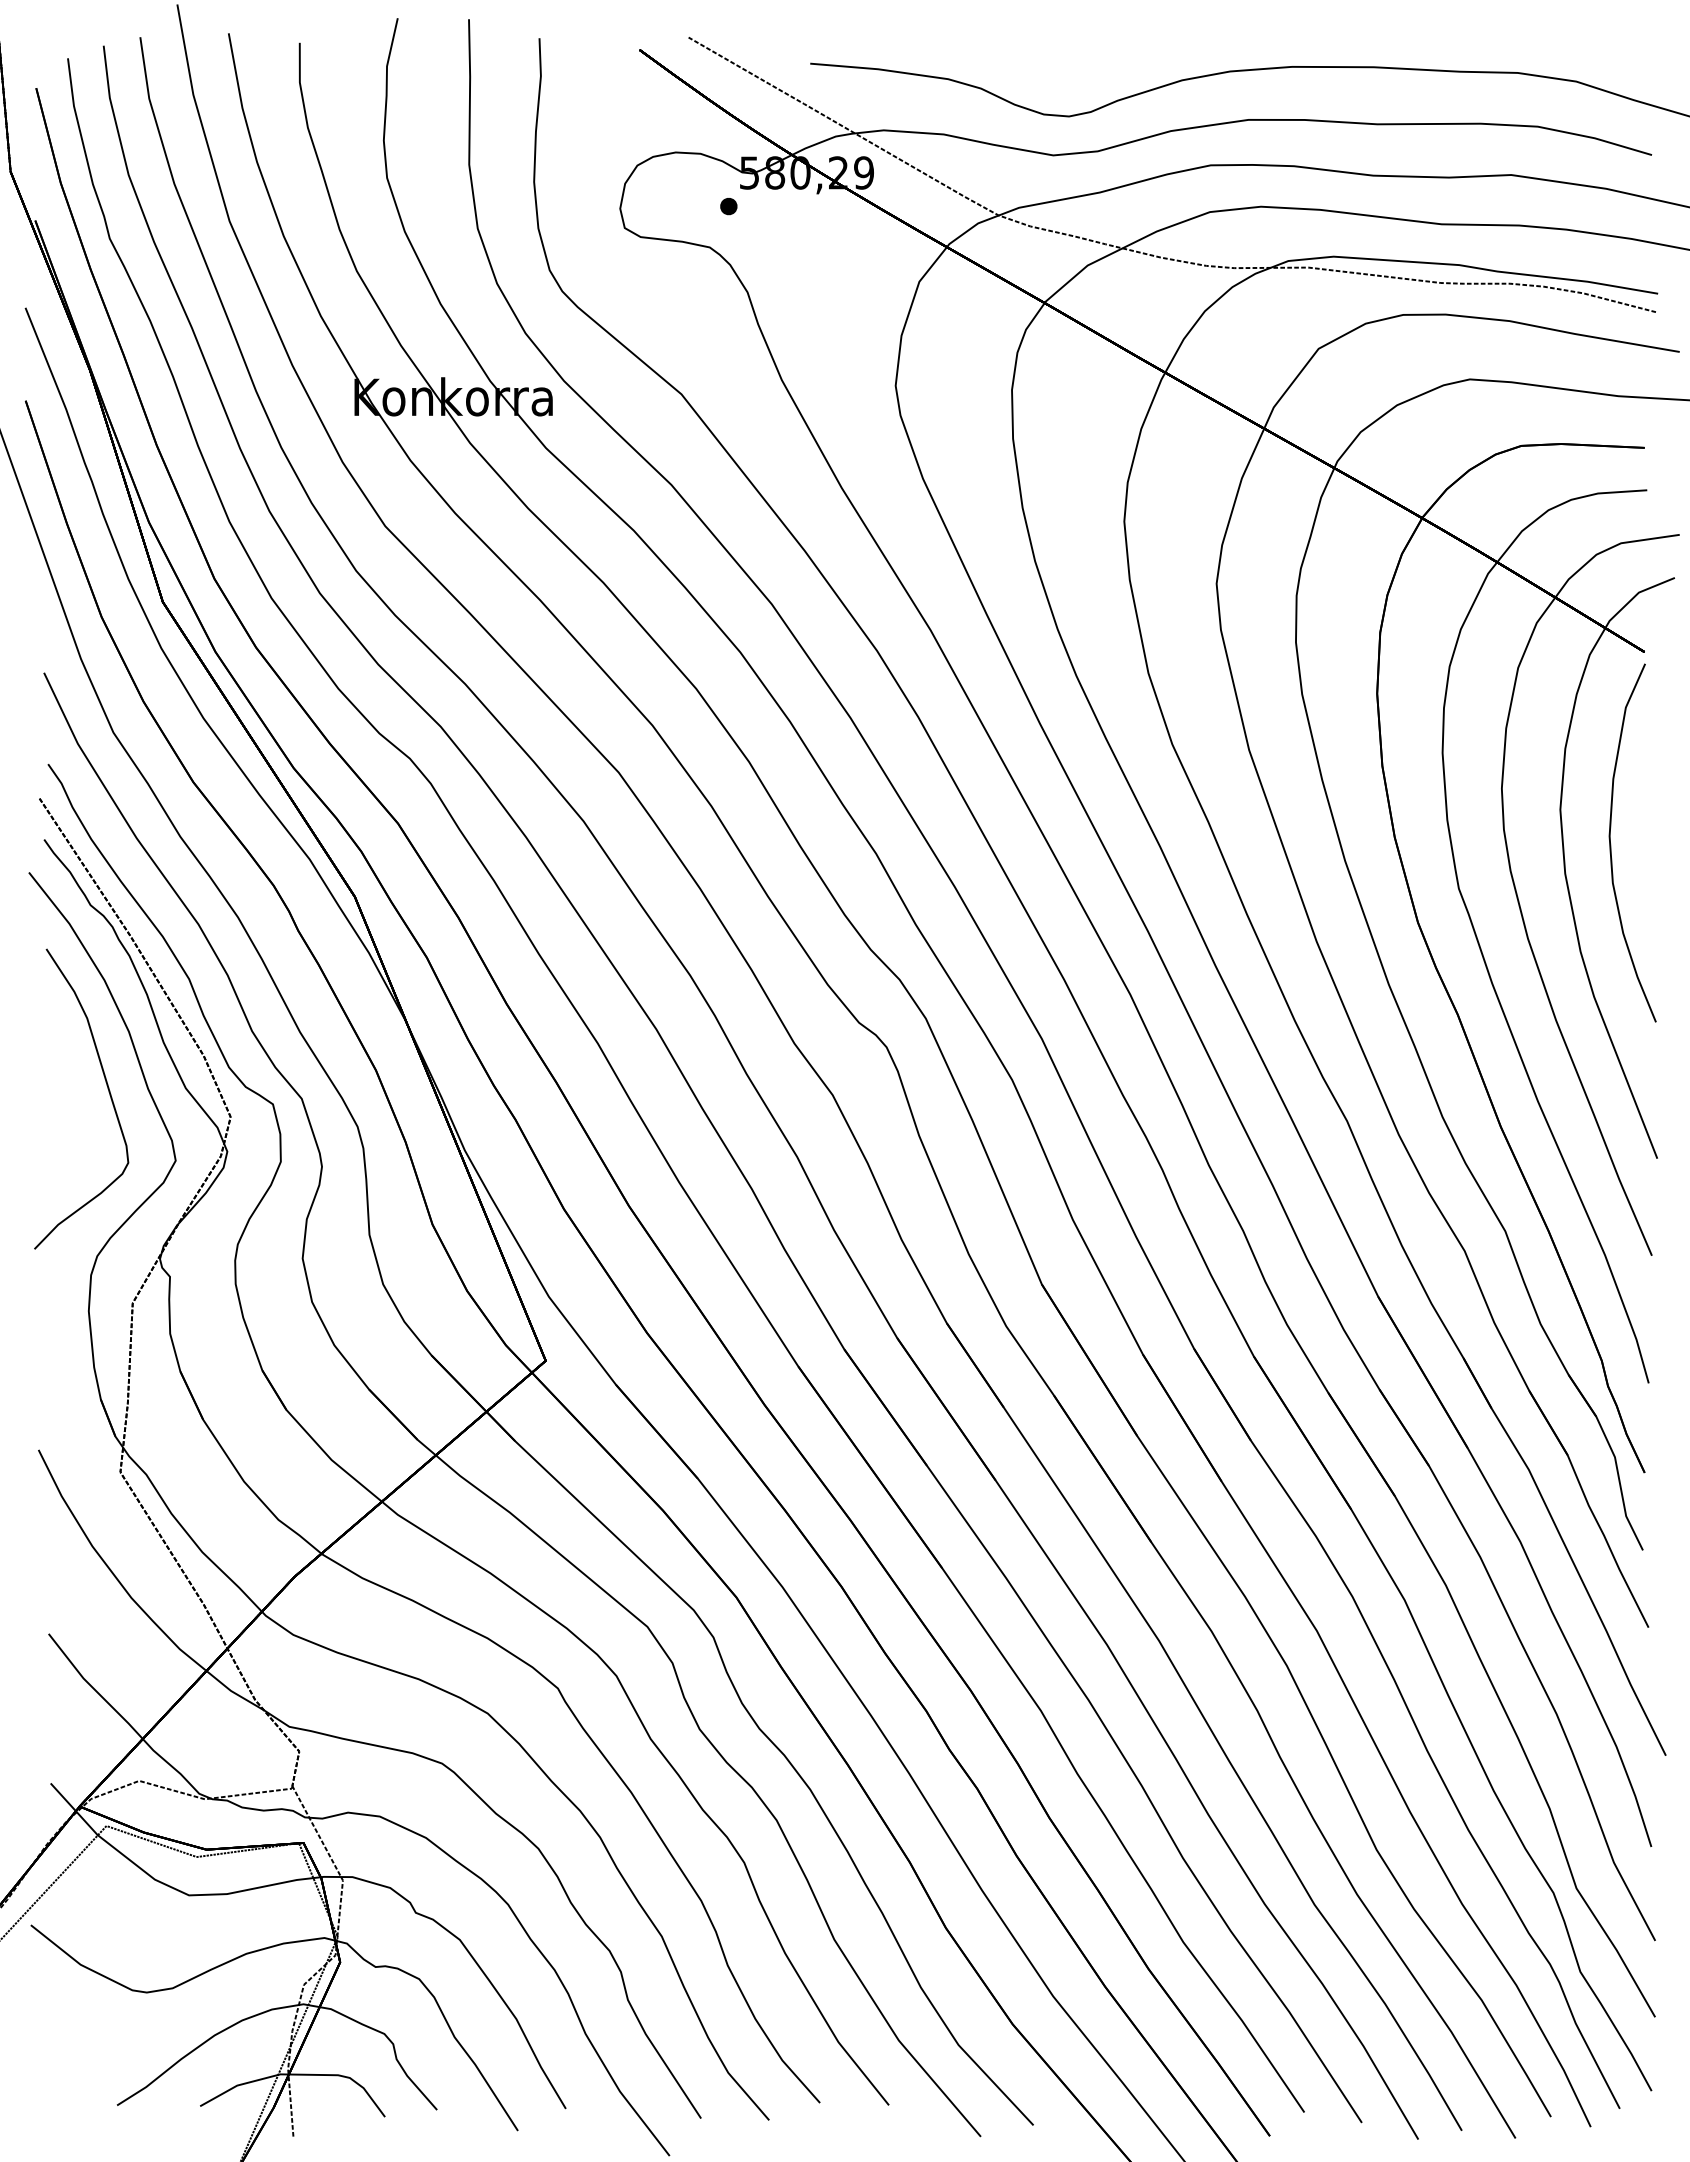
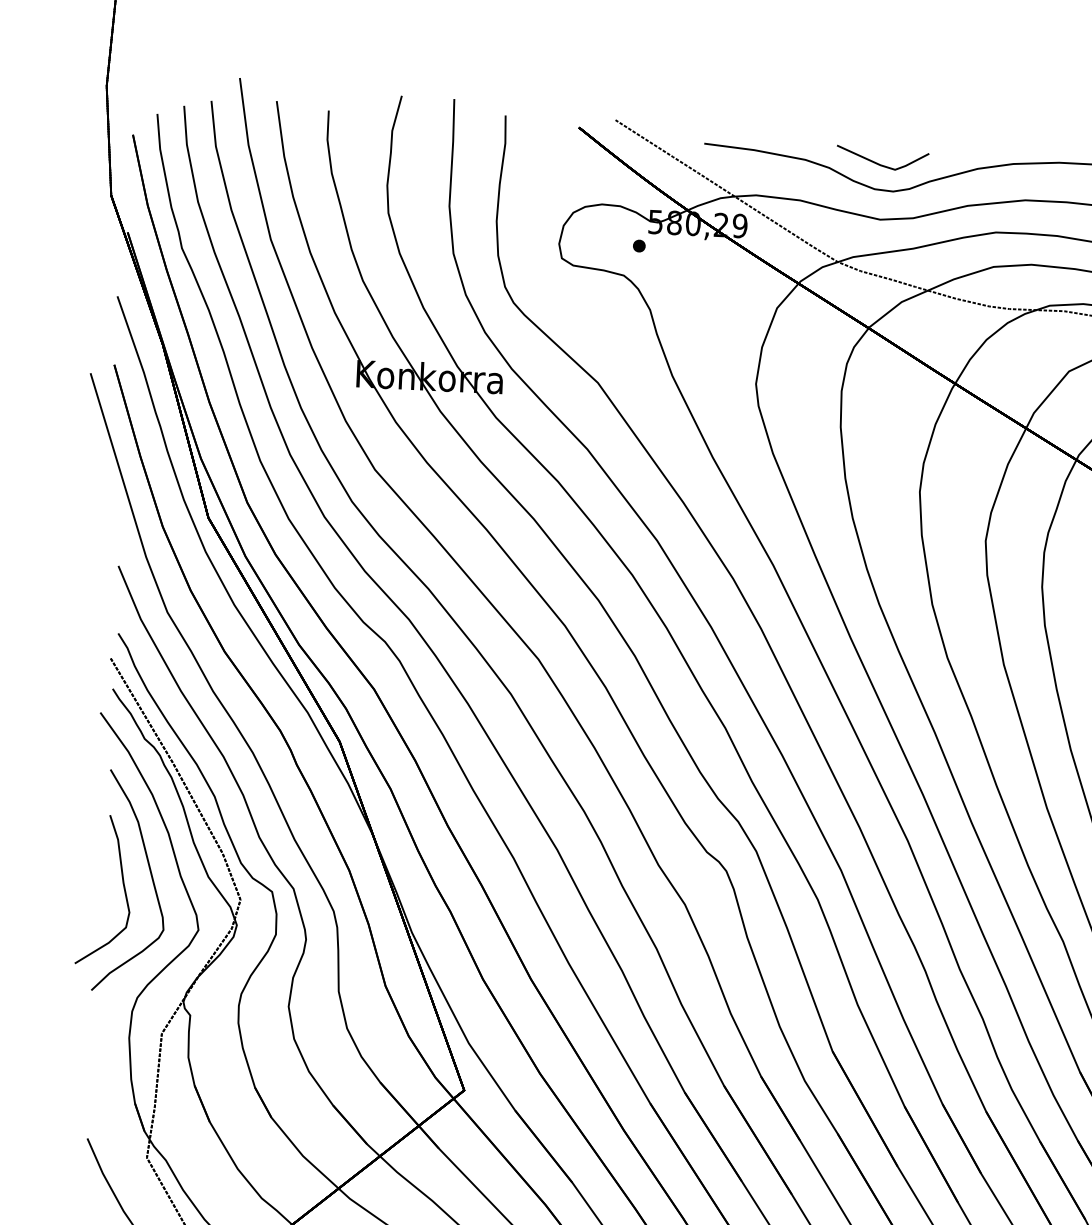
line: (1050, 80) -> (880, 164), added
part: (71, 1107) -> (123, 887), added

